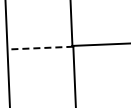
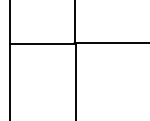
line: (40, 47) -> (42, 43), dashed -> solid

